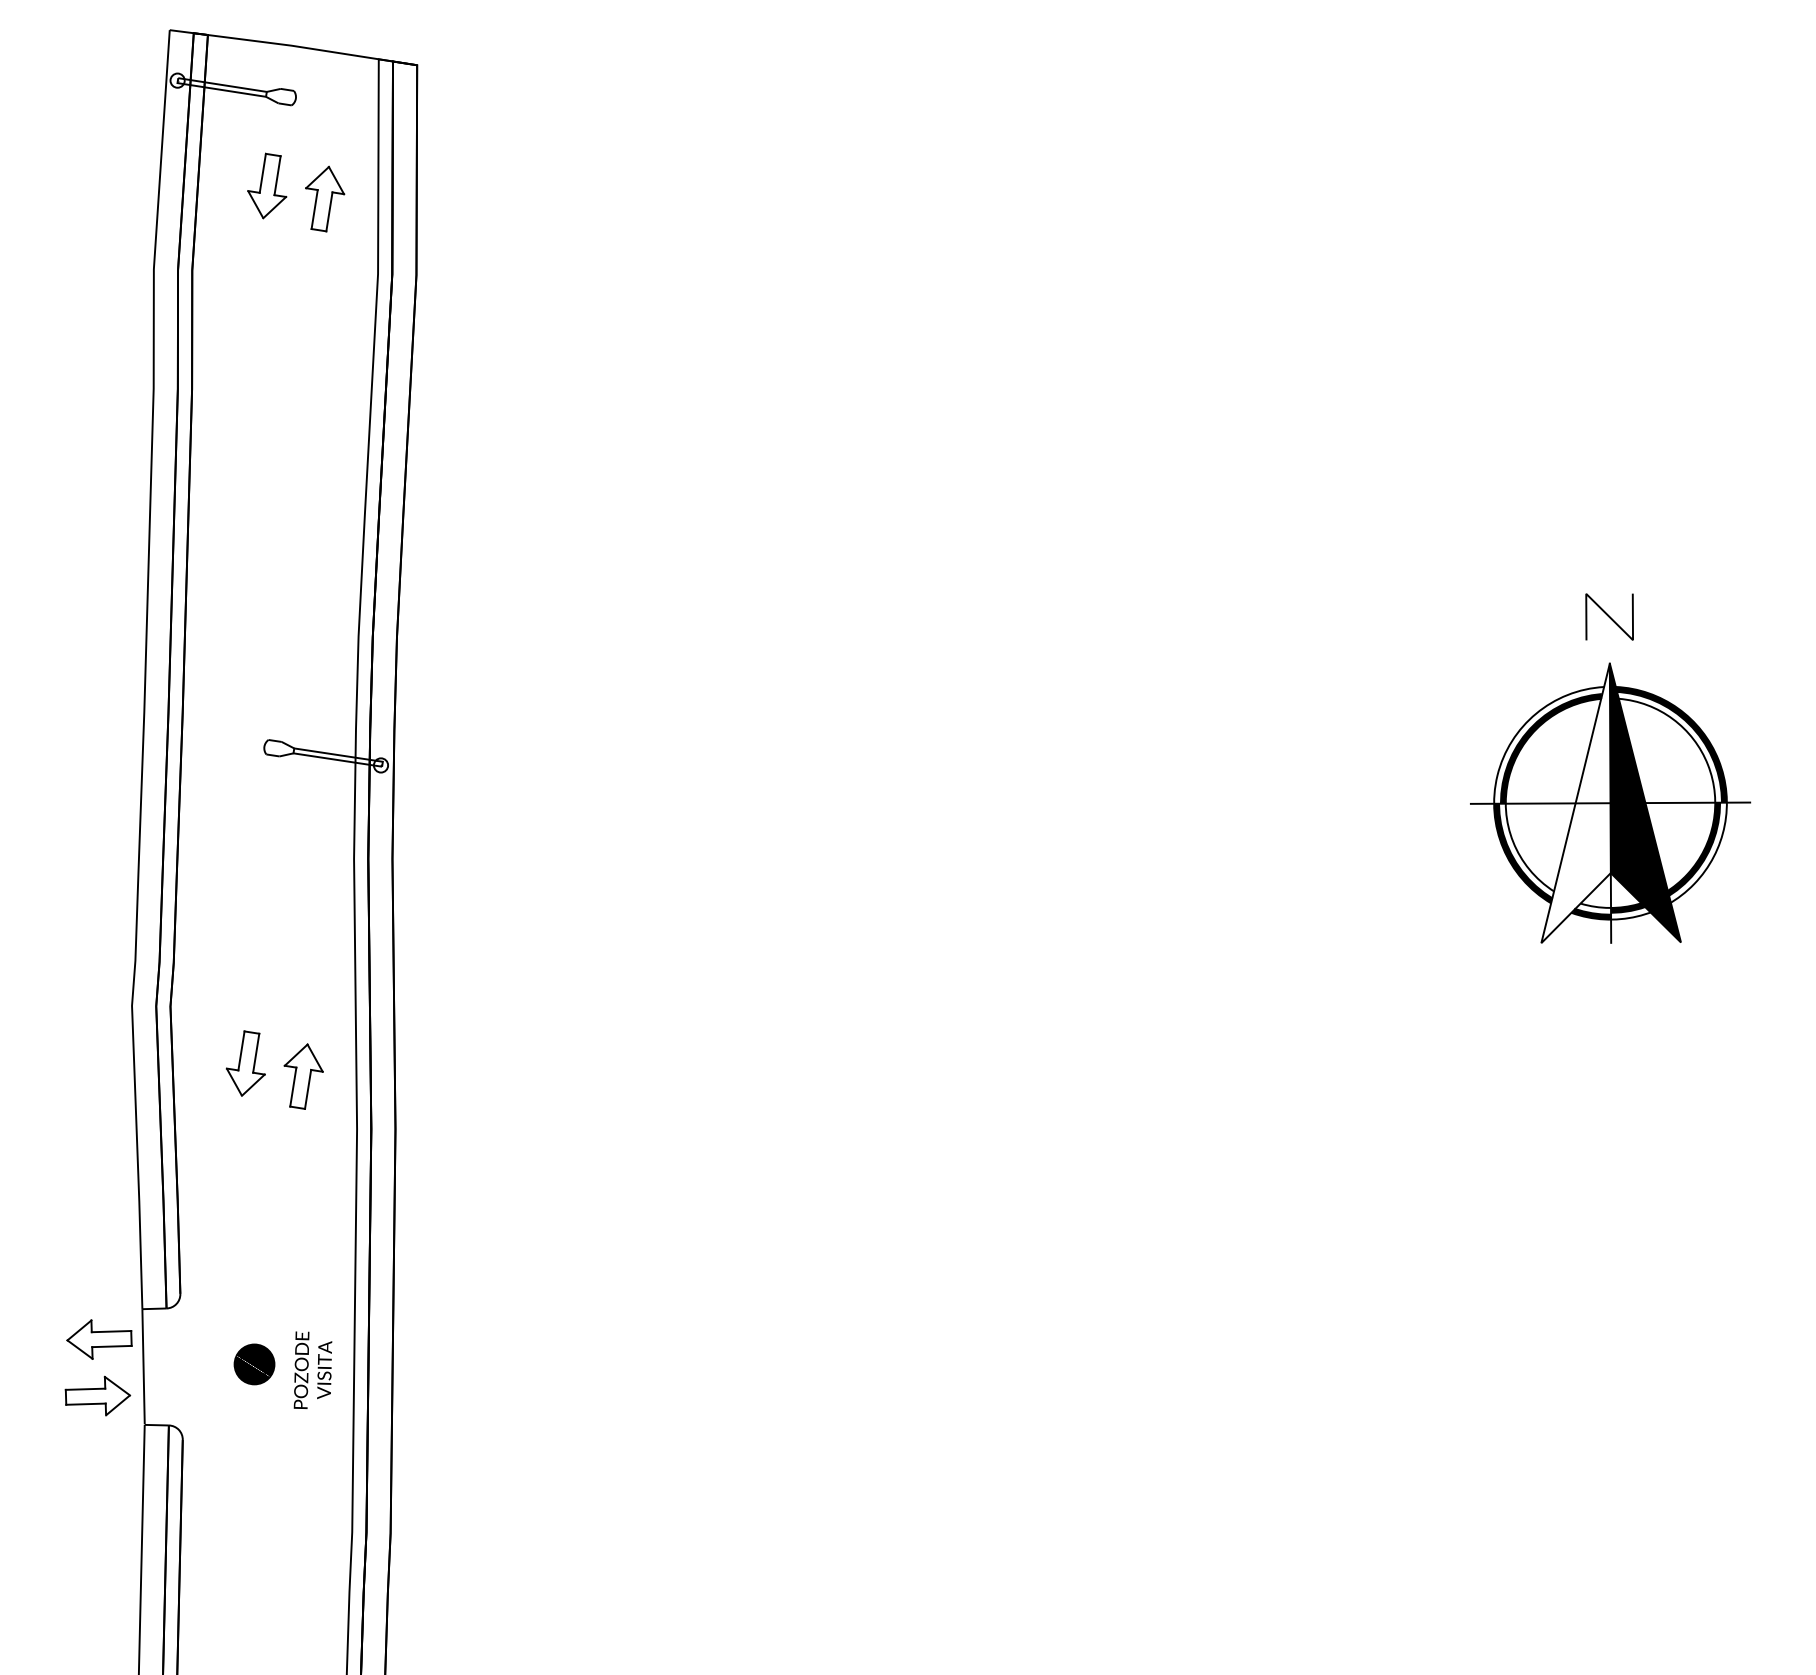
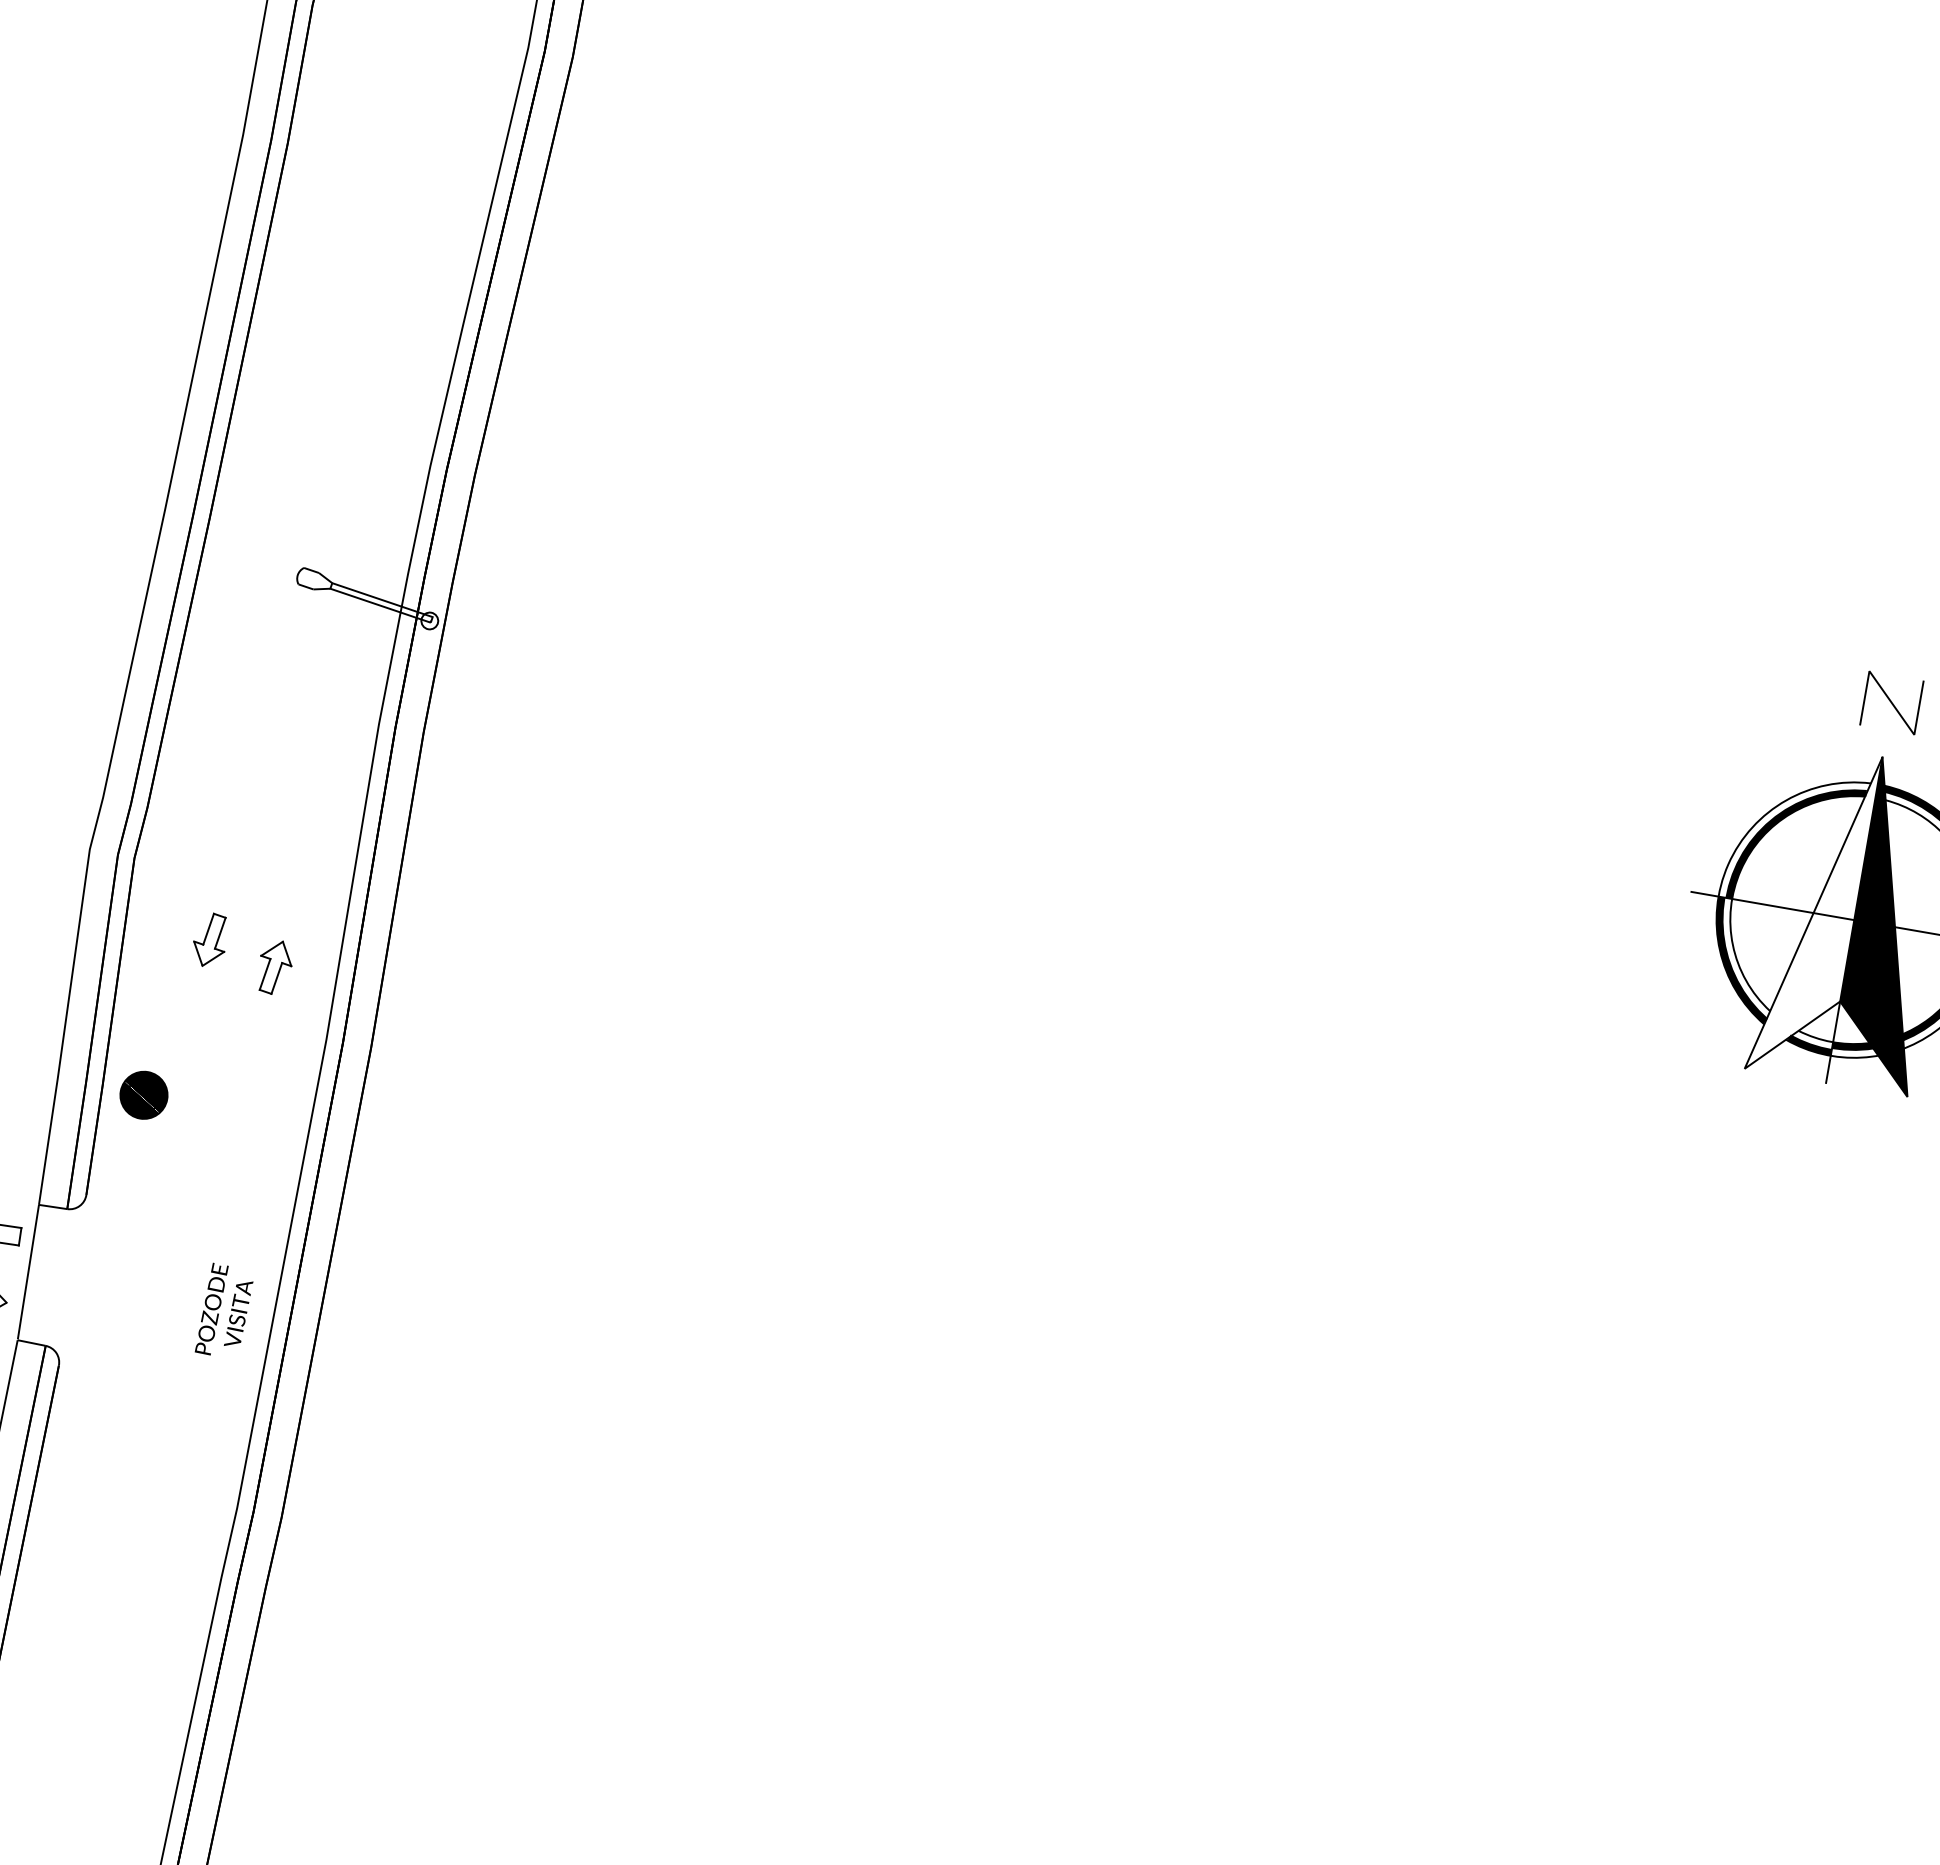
part: (245, 1063) -> (210, 940), size x0.7
part: (303, 1076) -> (274, 967), size x0.7
part: (254, 1364) -> (143, 1095), moved

